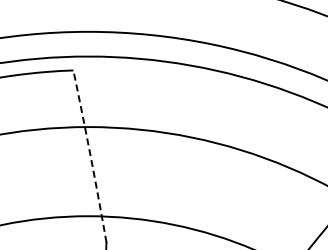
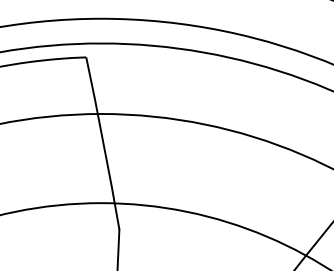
arc: (90, 156) -> (103, 143), dashed -> solid

